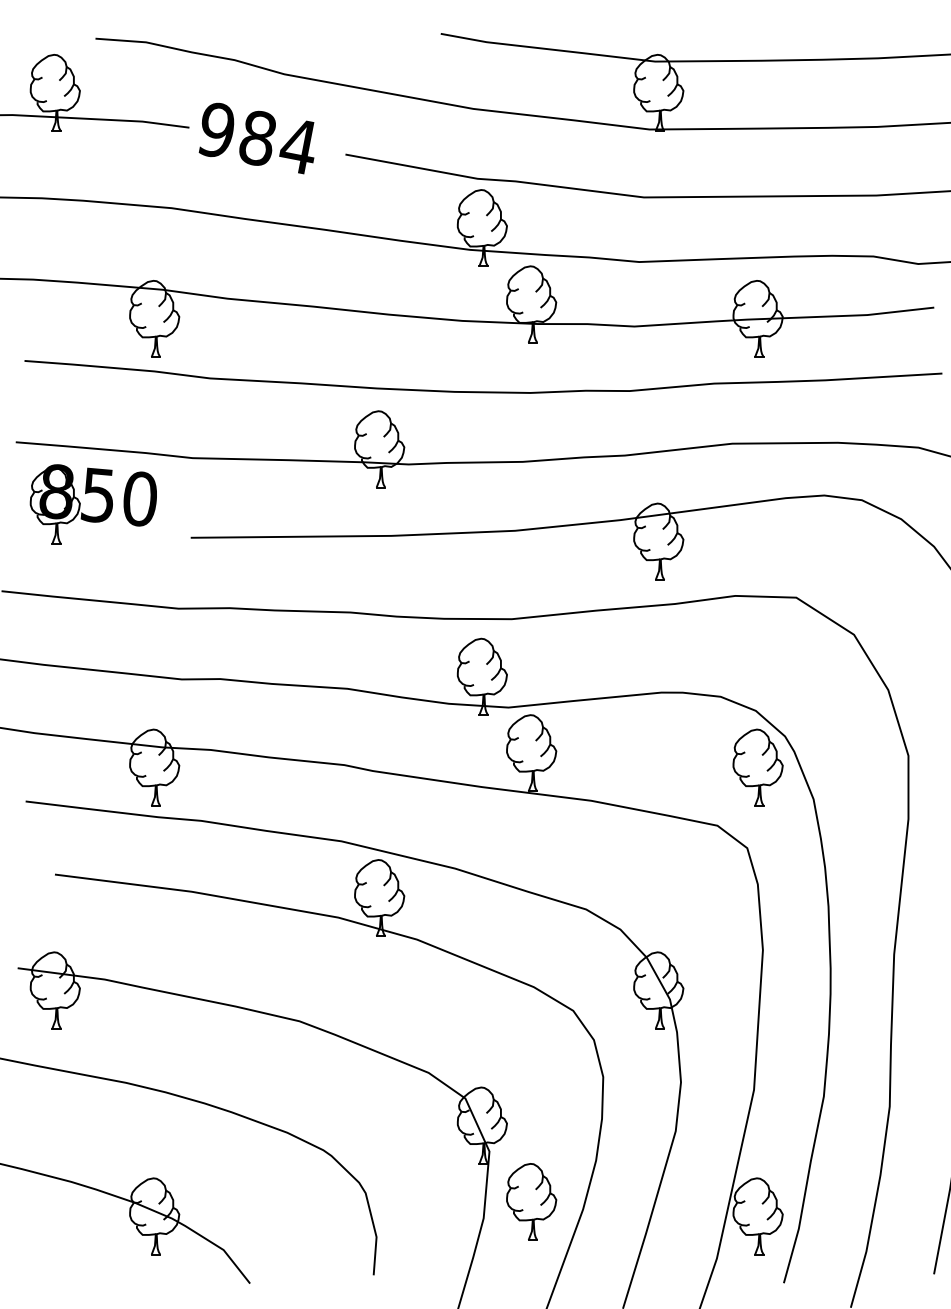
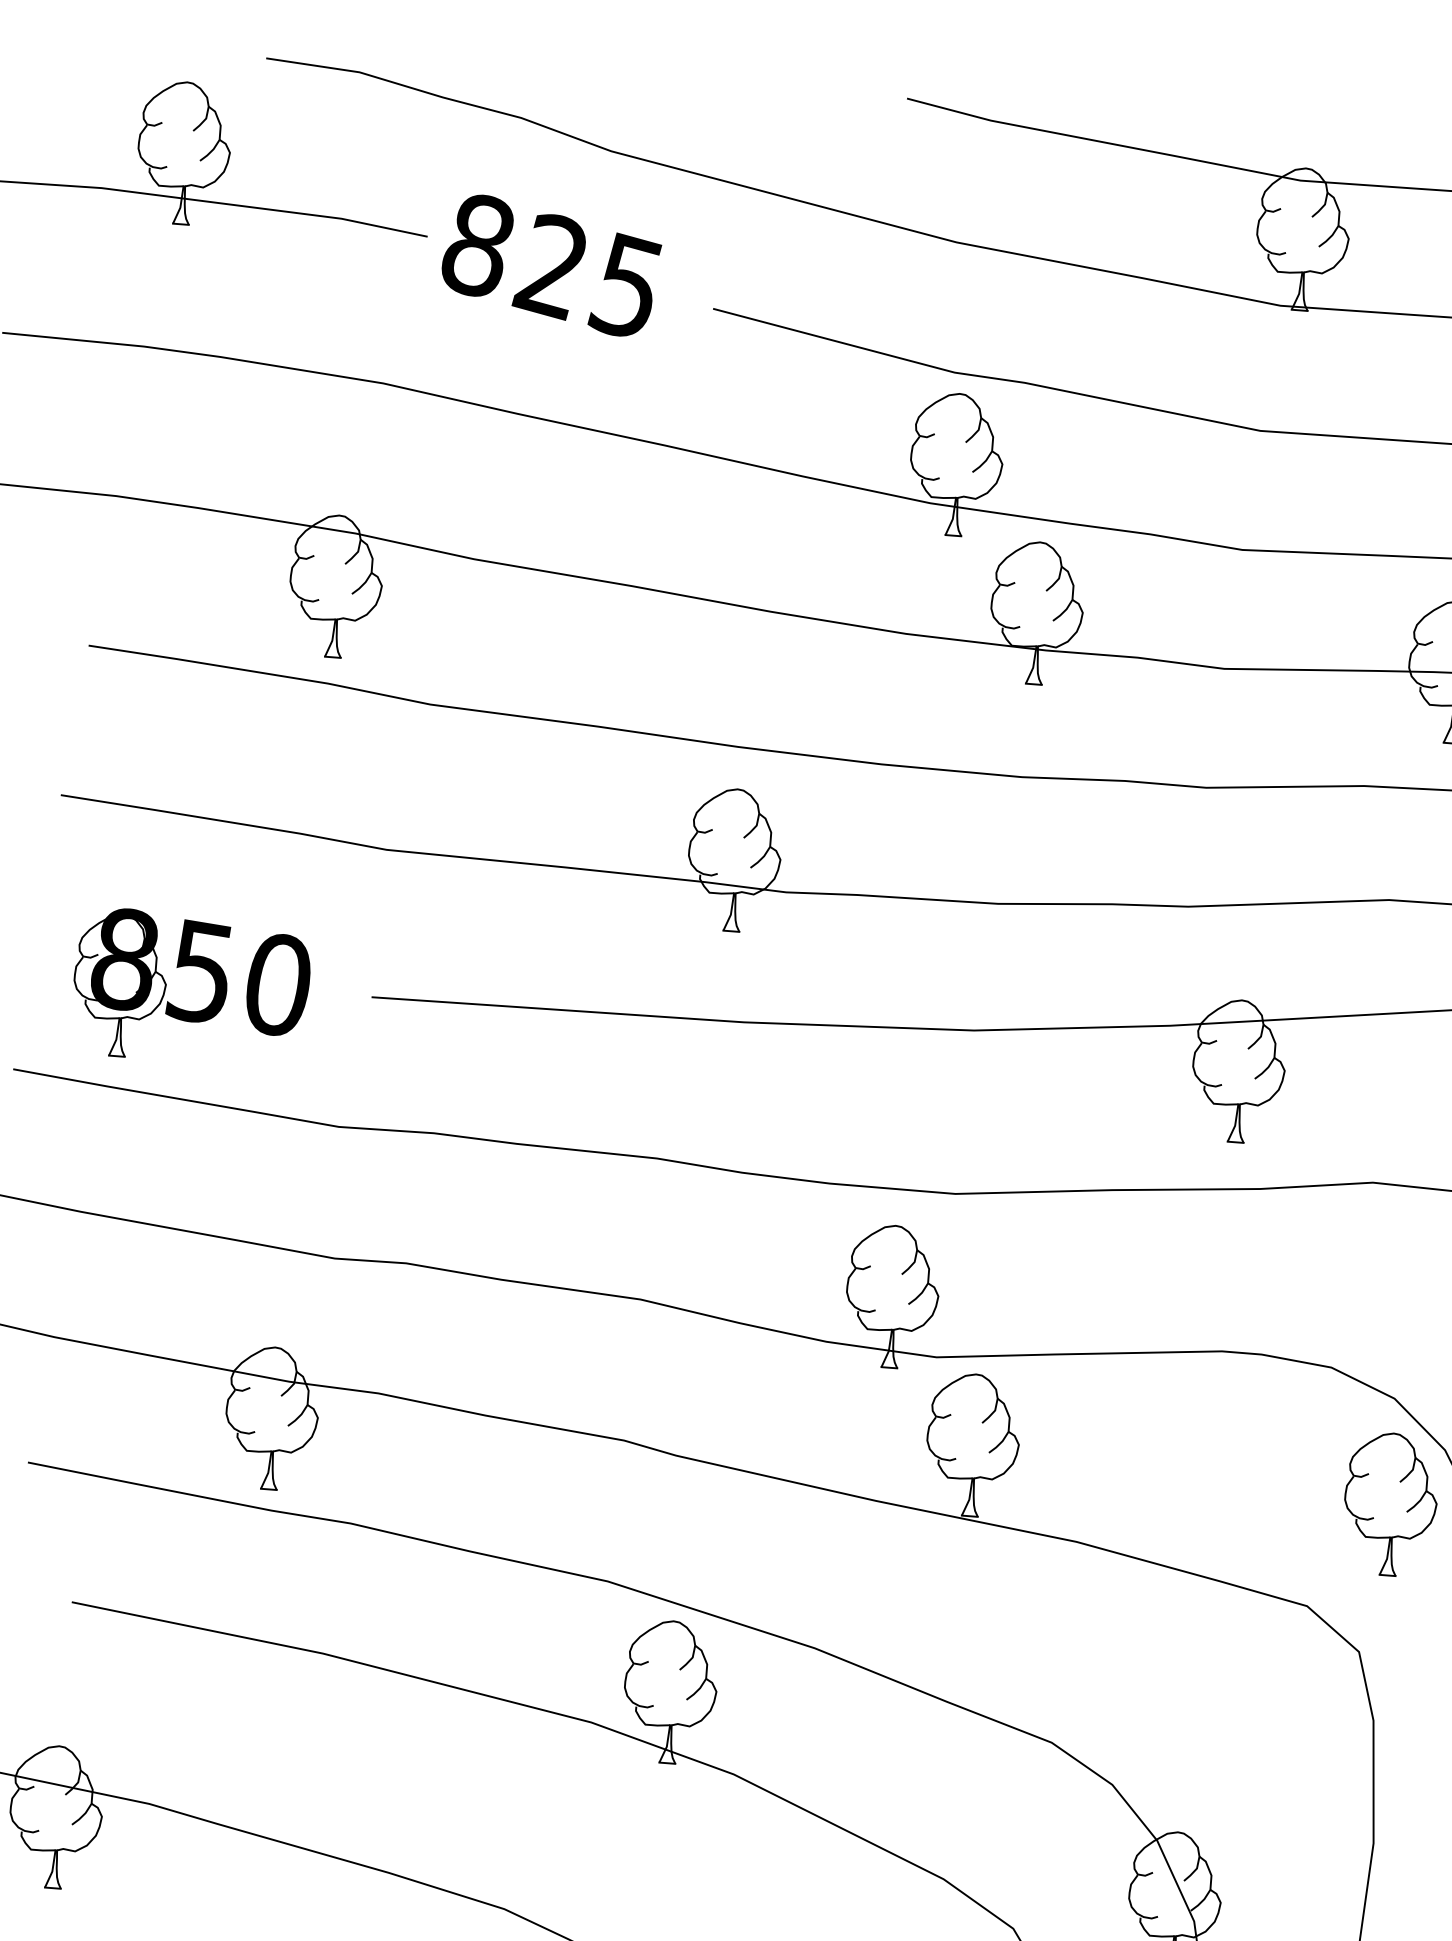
text: (256, 138) -> (550, 266), 984 -> 825
part: (88, 493) -> (183, 967), moved

